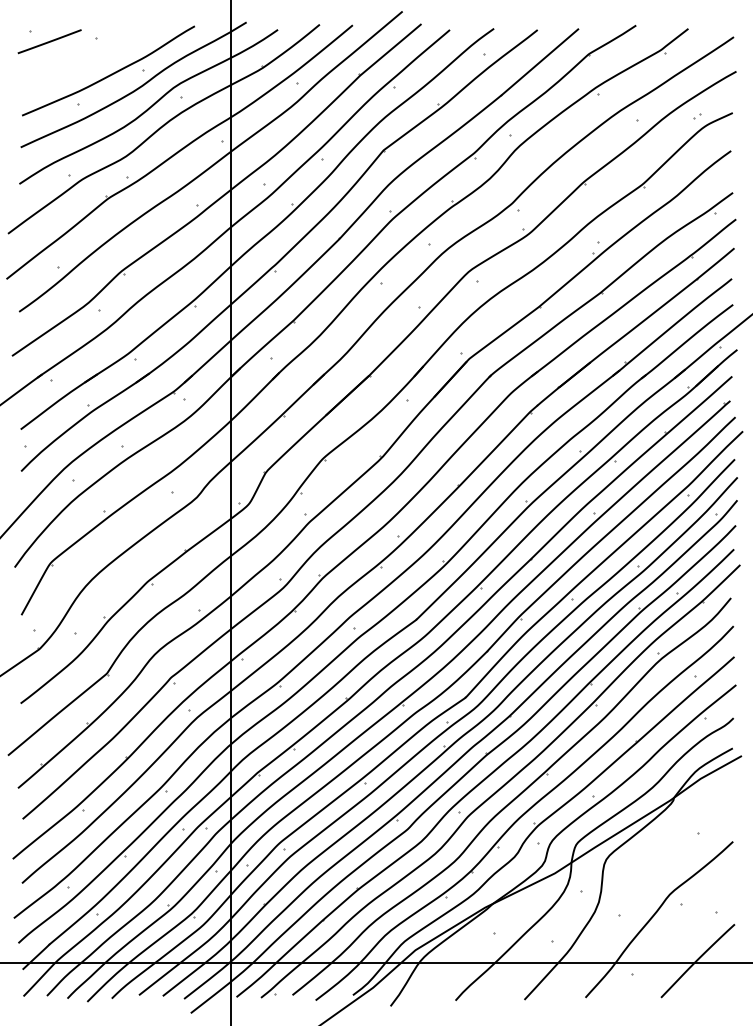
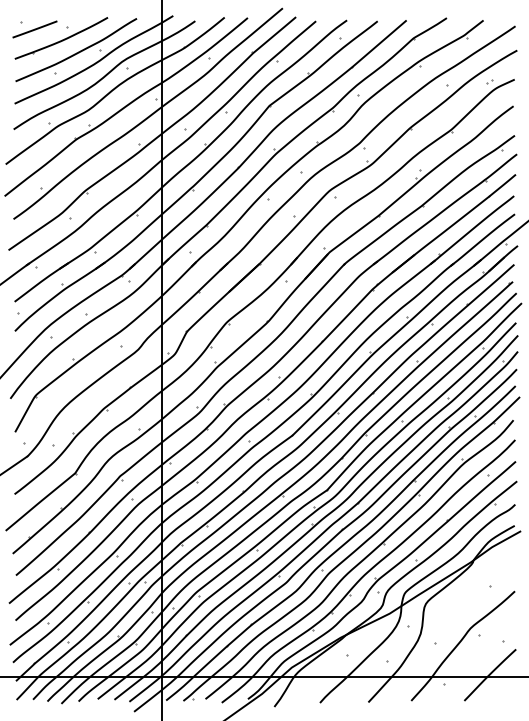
part: (87, 54) -> (61, 38), added

